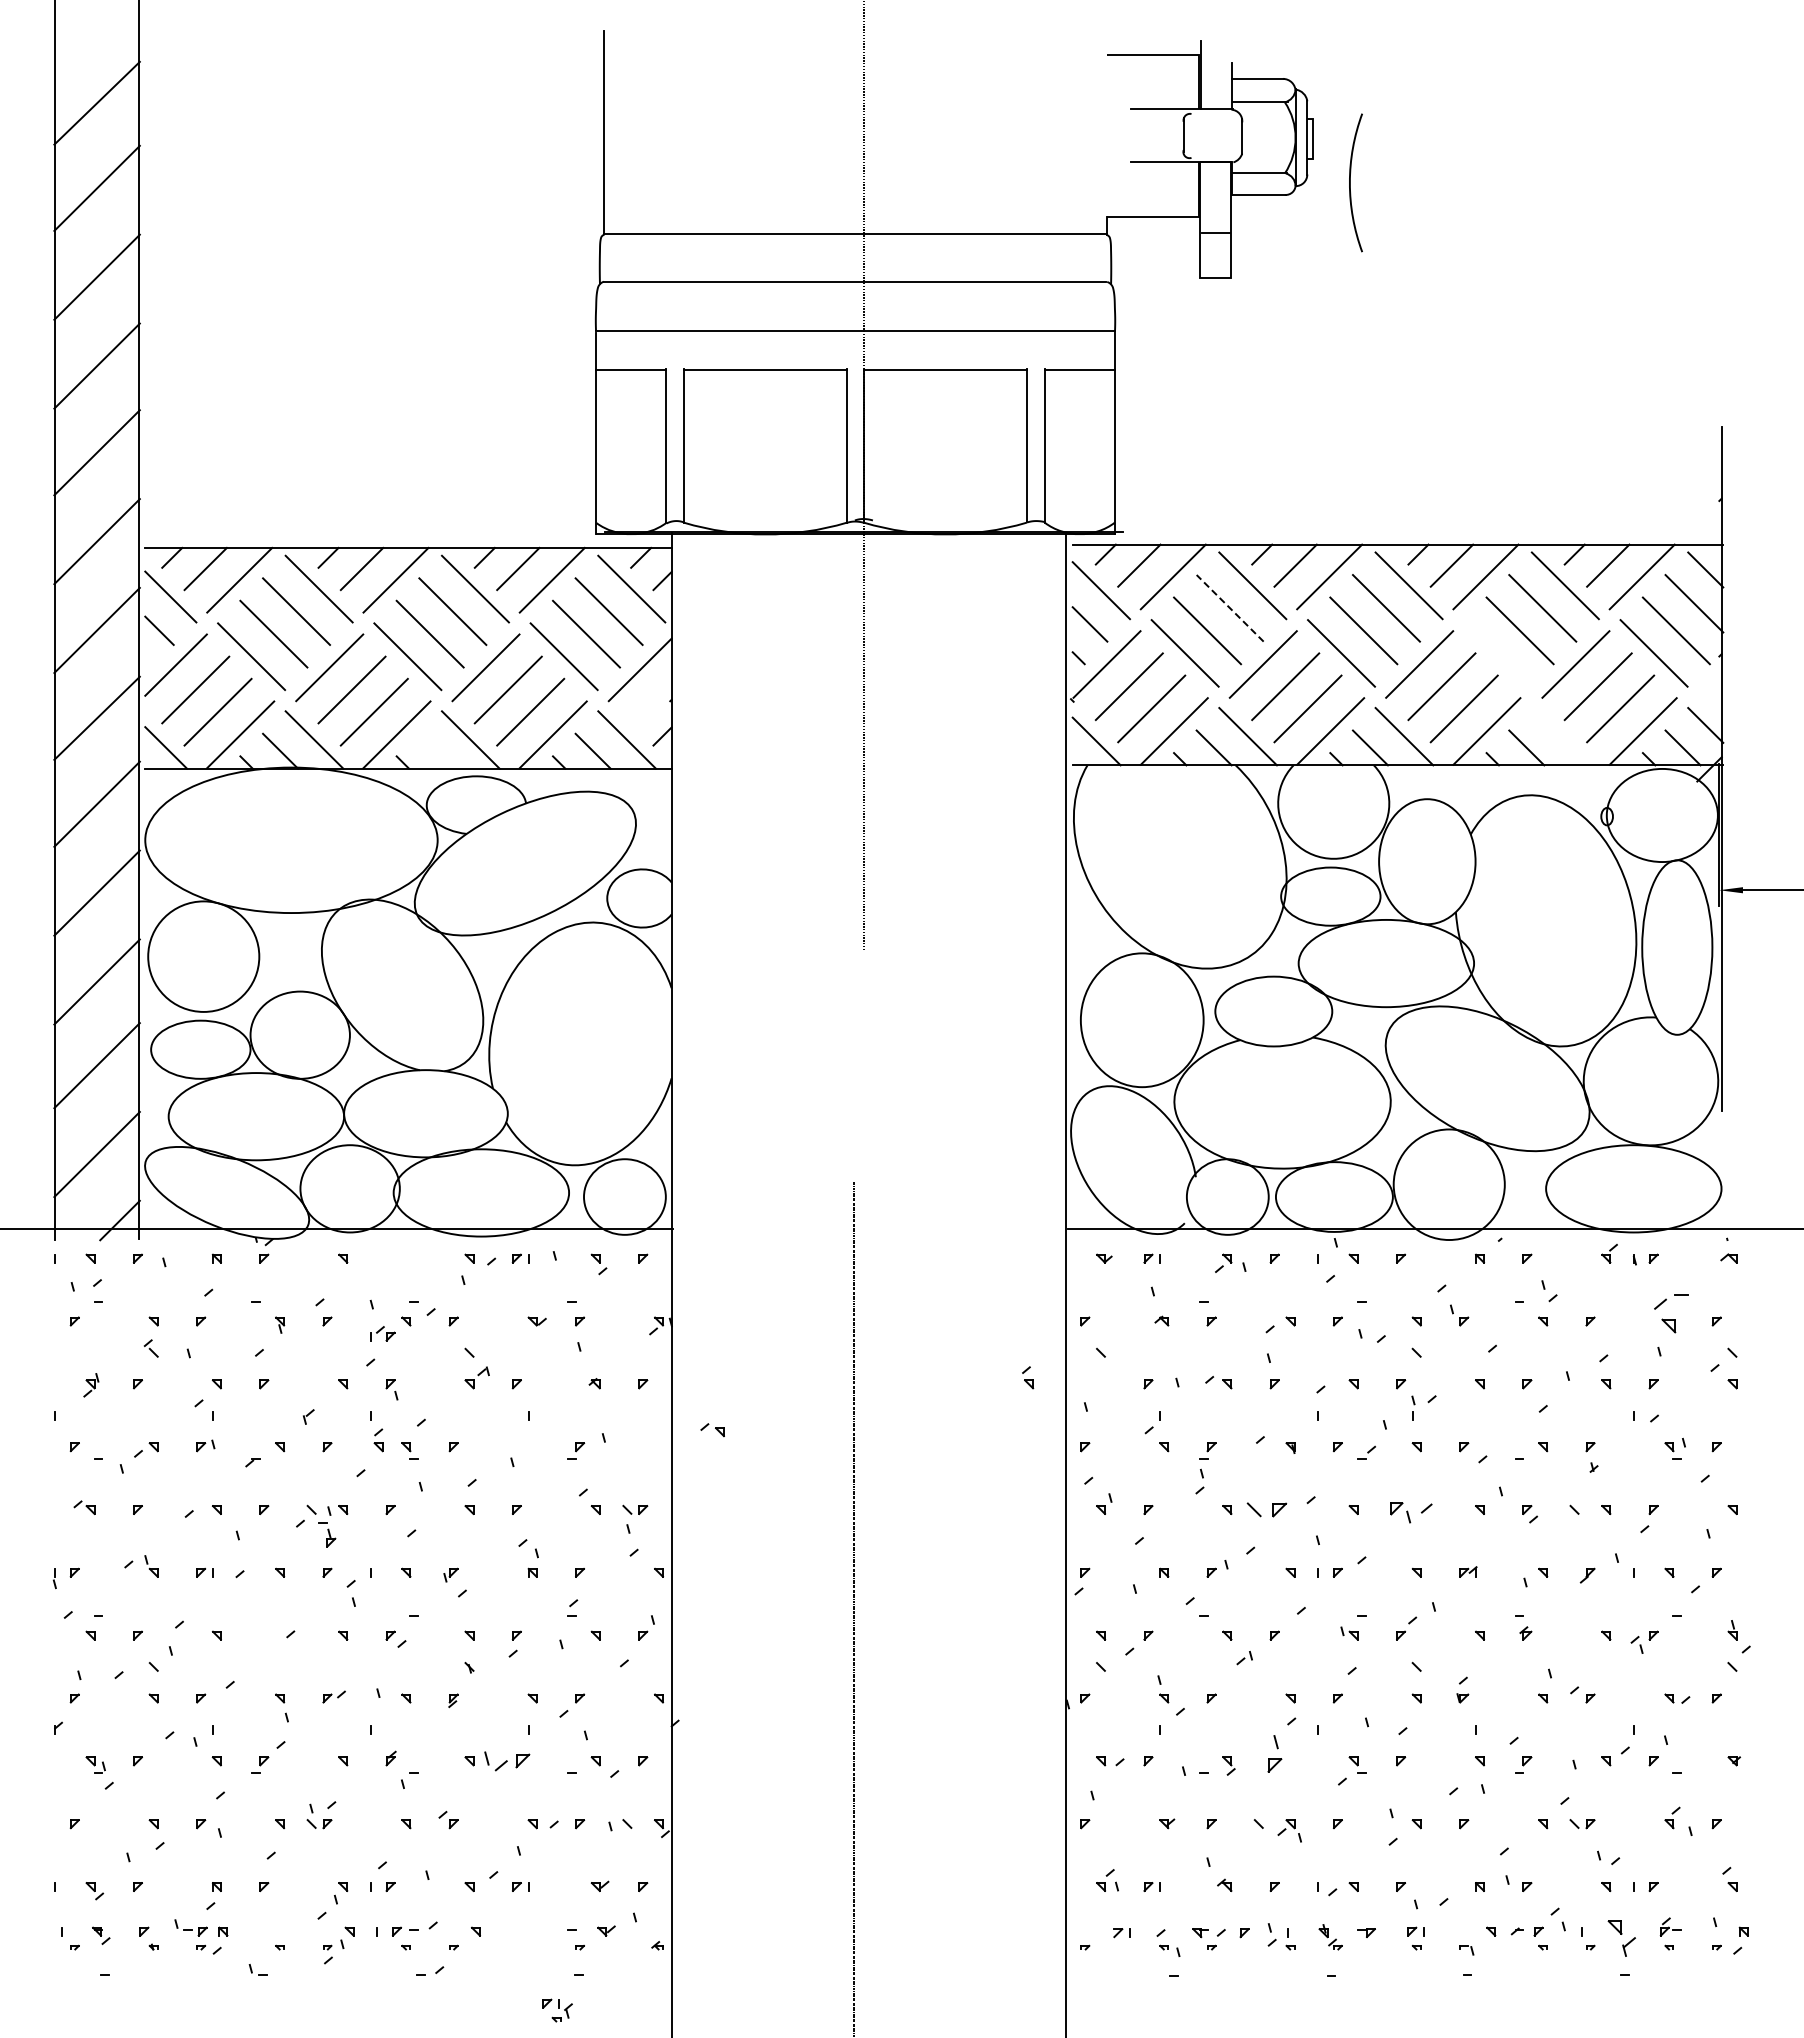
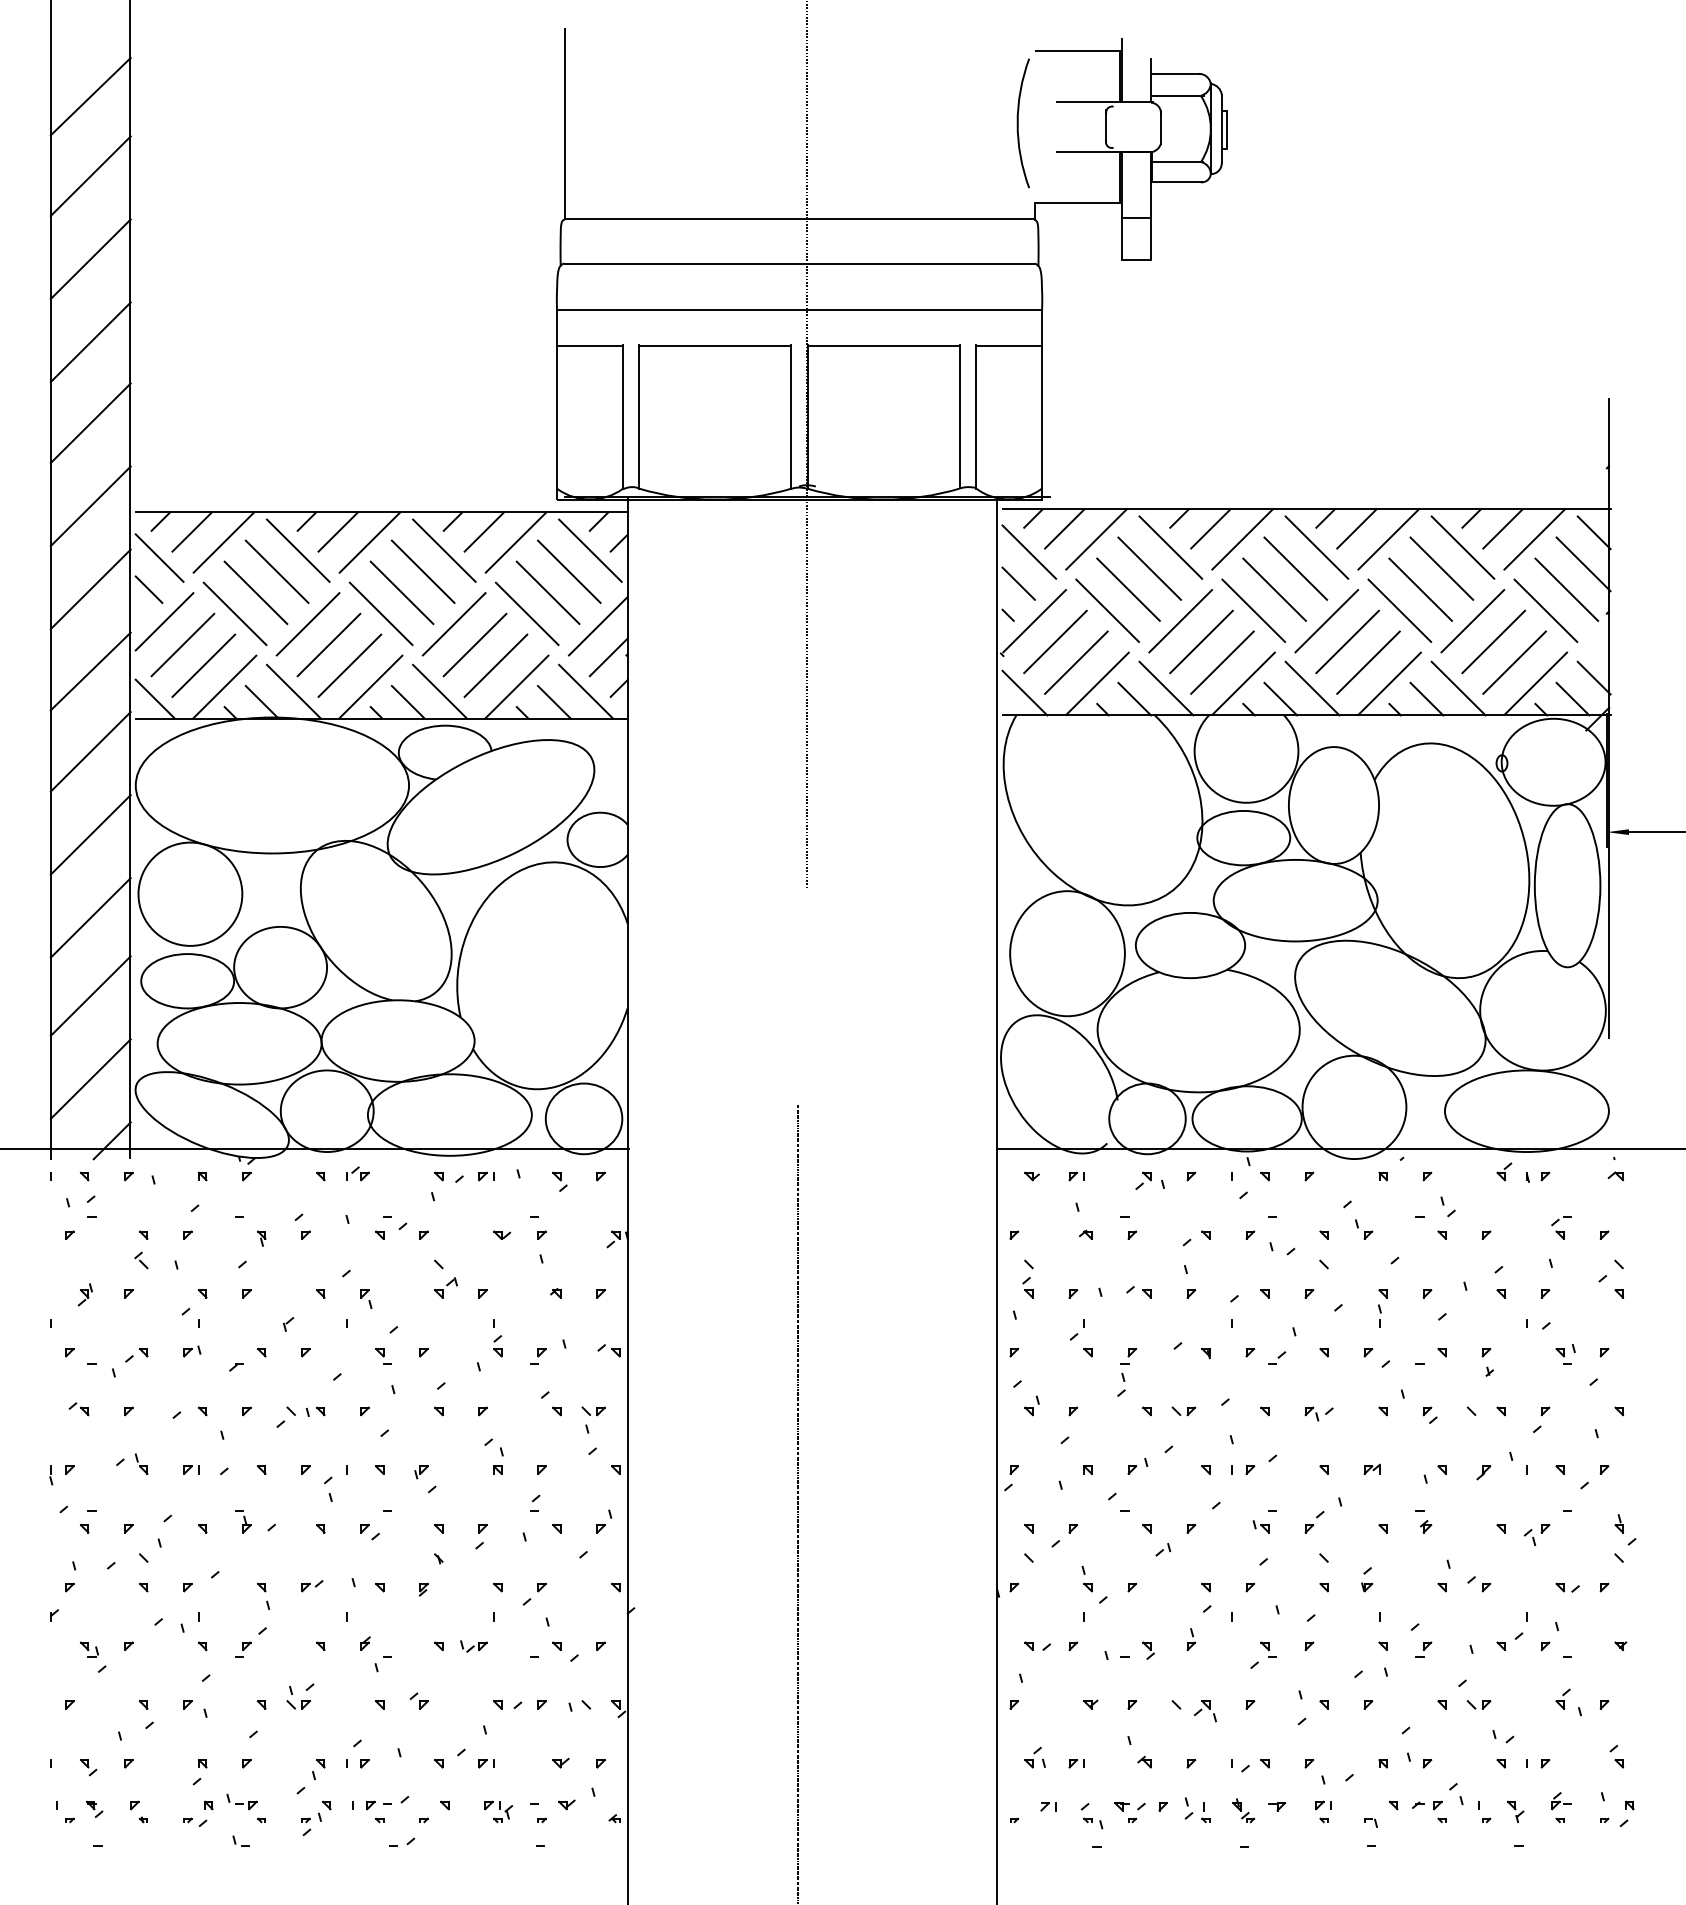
curve: (1350, 182) -> (1018, 123), moved
line: (1229, 608) -> (1149, 568), dashed -> solid
line: (1497, 653) -> (1399, 610), added
line: (651, 703) -> (608, 657), added
line: (1560, 736) -> (1458, 688), added
line: (436, 750) -> (407, 701), added
part: (1670, 1313) -> (1561, 1227), size x0.62
part: (382, 1333) -> (357, 1173), moved
part: (1028, 1377) -> (1028, 1287), moved
part: (1413, 1407) -> (1379, 1315), moved
part: (712, 1430) -> (608, 1351), moved
part: (378, 1440) -> (497, 1346), moved
part: (1266, 1509) -> (1183, 1410), size x0.62
part: (1411, 1512) -> (1319, 1413), size x0.71
part: (327, 1534) -> (243, 1521), moved
part: (1274, 1754) -> (1191, 1639), size x0.62
part: (506, 1761) -> (473, 1646), size x0.62
part: (190, 1927) -> (241, 1801), moved
part: (1621, 1938) -> (1515, 1811), size x0.62
part: (557, 2010) -> (498, 1811), moved

